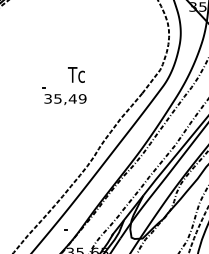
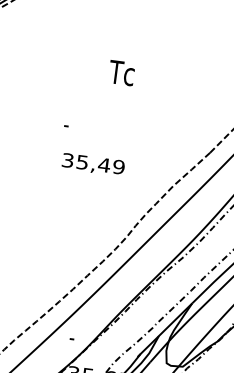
text: (76, 74) -> (121, 72), moved
text: (65, 99) -> (93, 164), moved

